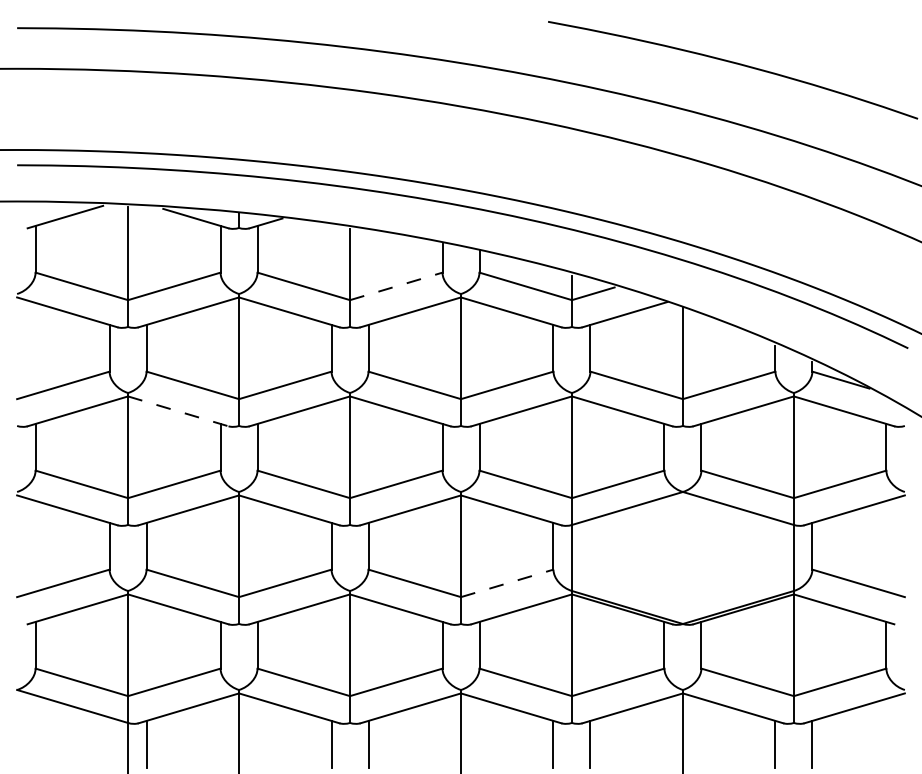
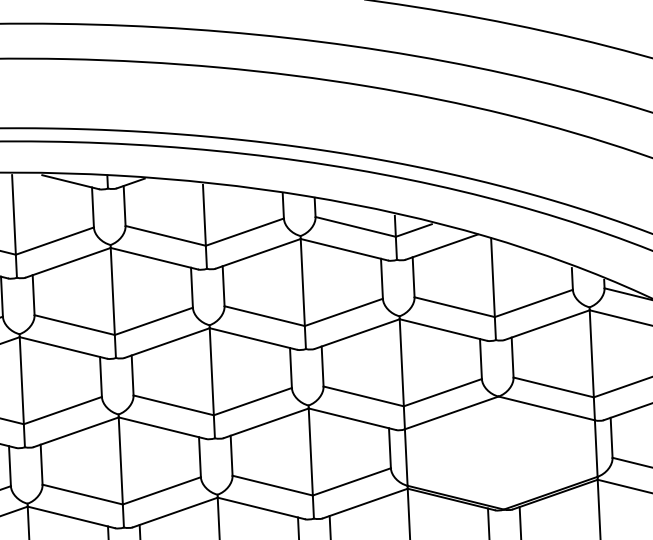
line: (396, 286) -> (245, 232), dashed -> solid
line: (178, 411) -> (63, 348), dashed -> solid
line: (507, 583) -> (352, 481), dashed -> solid

